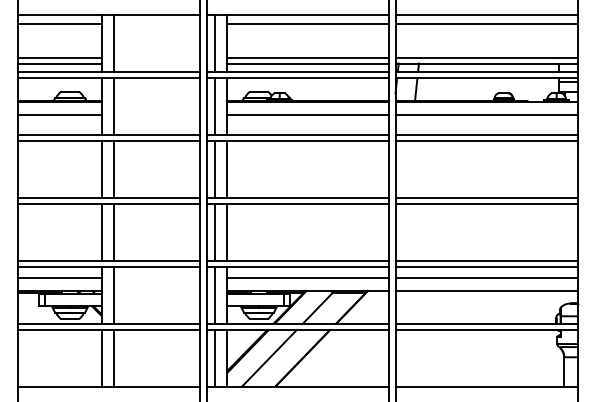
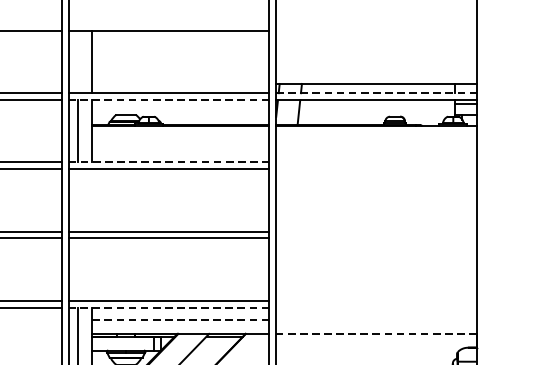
line: (486, 15) -> (376, 31), removed
line: (308, 23) -> (180, 39), removed
line: (486, 23) -> (376, 39), removed
line: (214, 43) -> (77, 61), removed
line: (308, 57) -> (180, 77), removed
line: (486, 57) -> (376, 77), removed
line: (308, 63) -> (180, 83), removed
line: (487, 71) -> (377, 92), solid -> dashed
line: (297, 78) -> (168, 100), solid -> dashed
line: (308, 114) -> (180, 139), removed
line: (486, 114) -> (376, 139), removed
line: (298, 134) -> (169, 161), solid -> dashed
line: (486, 134) -> (376, 161), removed
line: (486, 141) -> (376, 169), removed
line: (214, 169) -> (77, 200), removed
line: (227, 169) -> (91, 200), removed
line: (486, 197) -> (376, 231), removed
line: (486, 204) -> (376, 238), removed
line: (214, 232) -> (77, 269), removed
line: (227, 232) -> (91, 269), removed
line: (486, 260) -> (376, 300), removed
line: (297, 267) -> (168, 308), solid -> dashed
line: (486, 267) -> (376, 308), removed
line: (308, 278) -> (180, 320), solid -> dashed
line: (486, 278) -> (376, 320), removed
line: (486, 291) -> (376, 334), solid -> dashed

